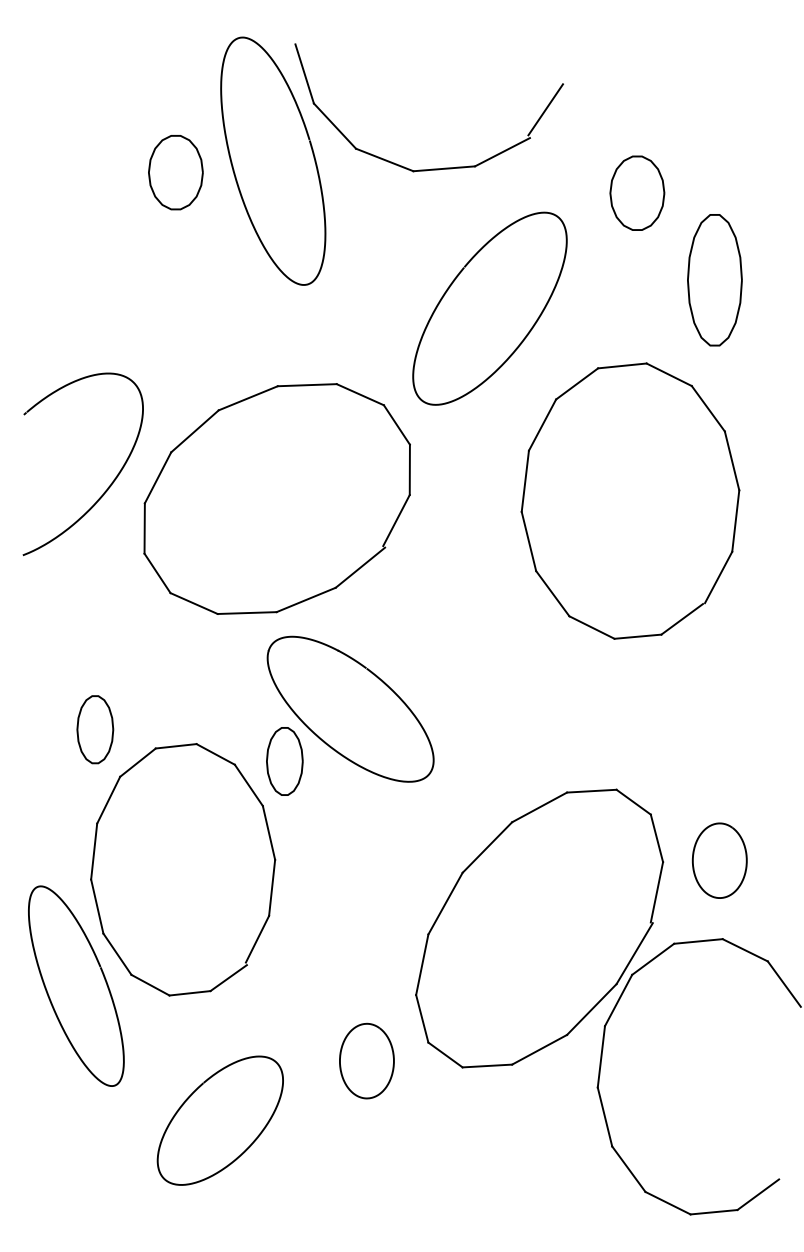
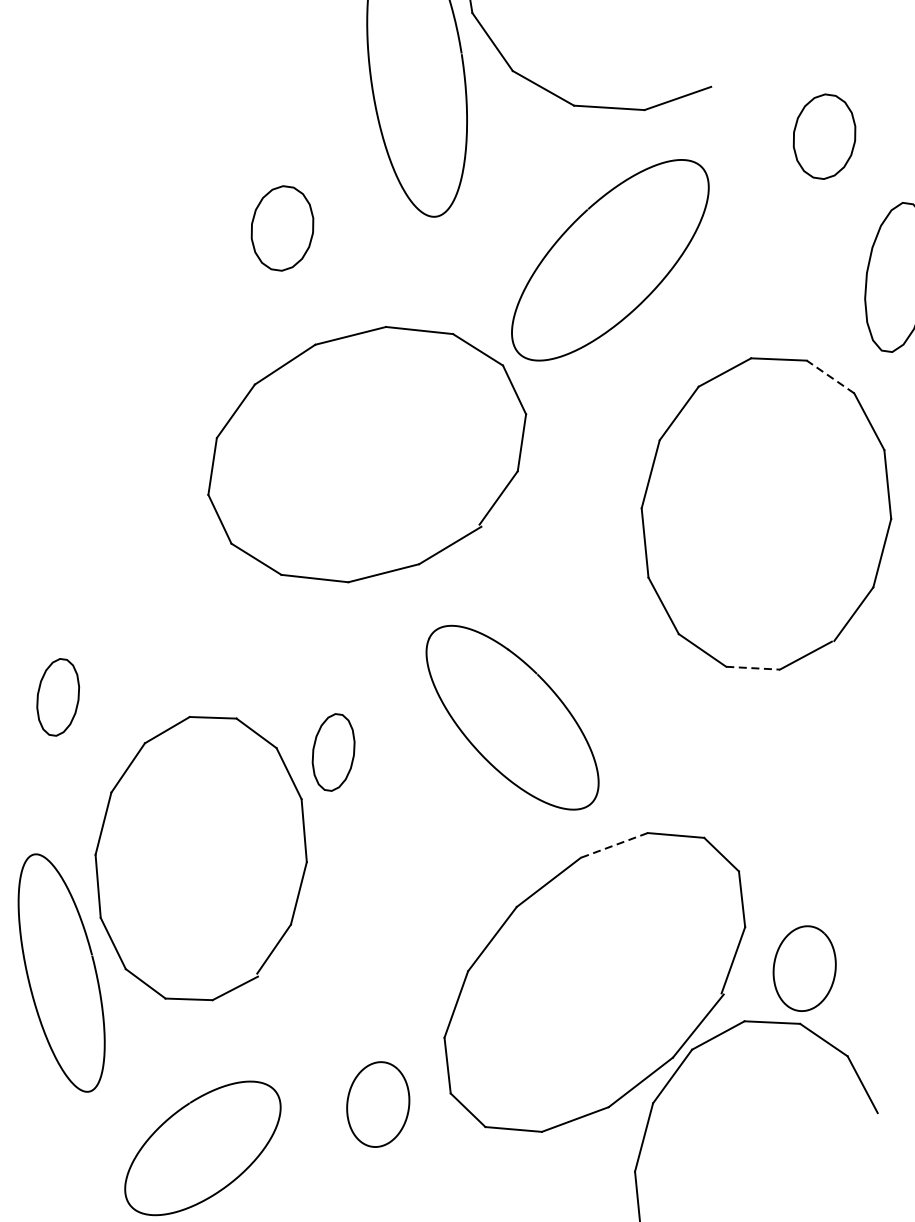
line: (545, 109) -> (733, 57), removed
part: (175, 172) -> (282, 228), moved
part: (637, 192) -> (824, 135), moved
curve: (453, 283) -> (573, 225), moved
line: (668, 374) -> (829, 376), solid -> dashed
part: (107, 487) -> (177, 414), removed
line: (637, 636) -> (752, 667), solid -> dashed
part: (350, 708) -> (512, 716), moved
part: (95, 729) -> (58, 697), moved
line: (539, 807) -> (614, 845), solid -> dashed
curve: (694, 854) -> (777, 957), moved

